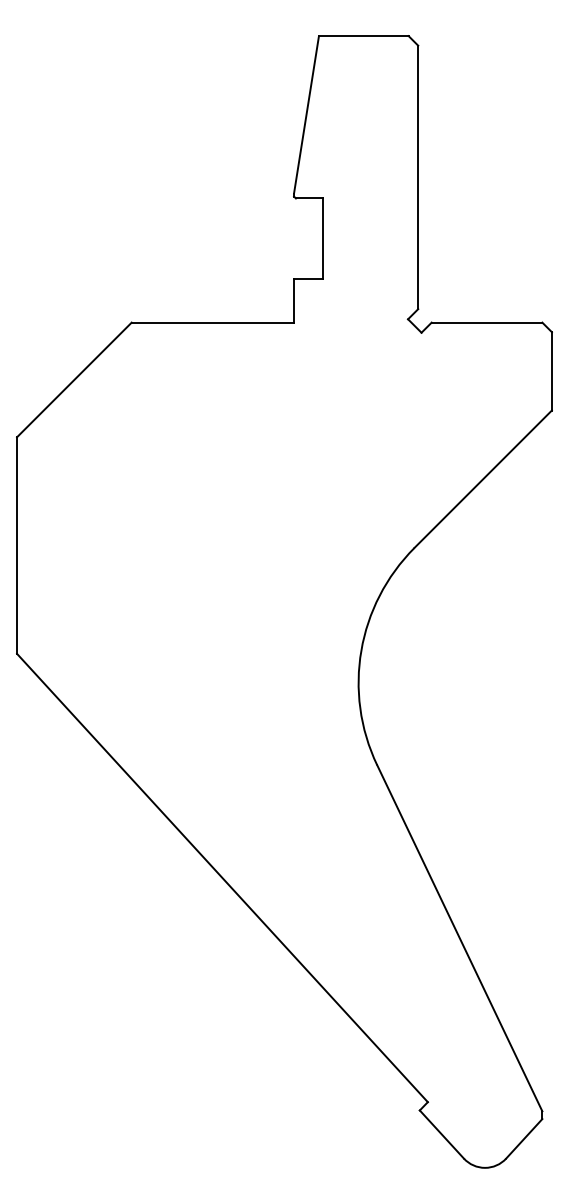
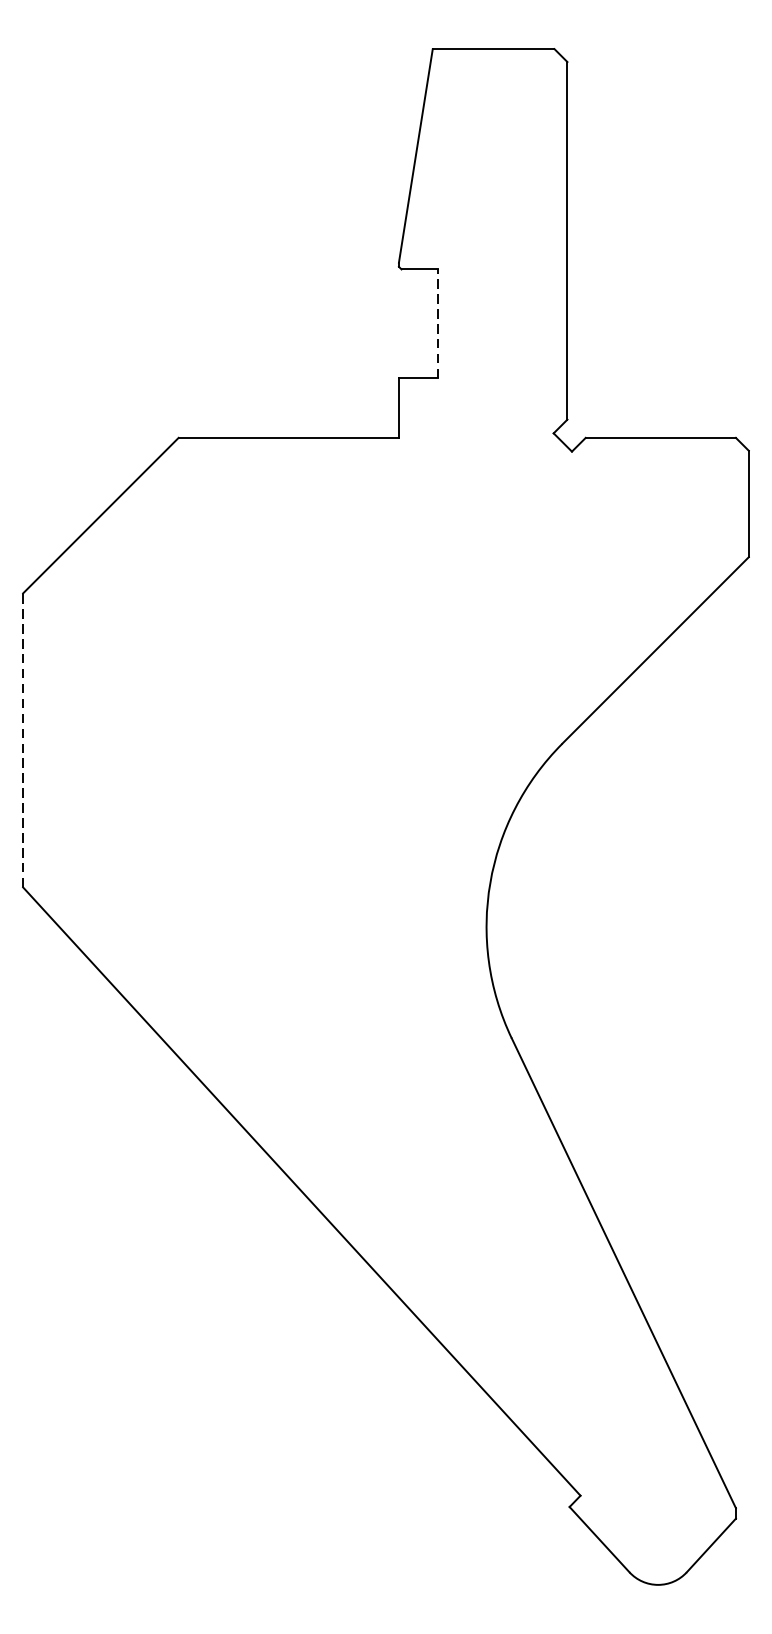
line: (322, 238) -> (437, 323), solid -> dashed
line: (17, 545) -> (23, 740), solid -> dashed

